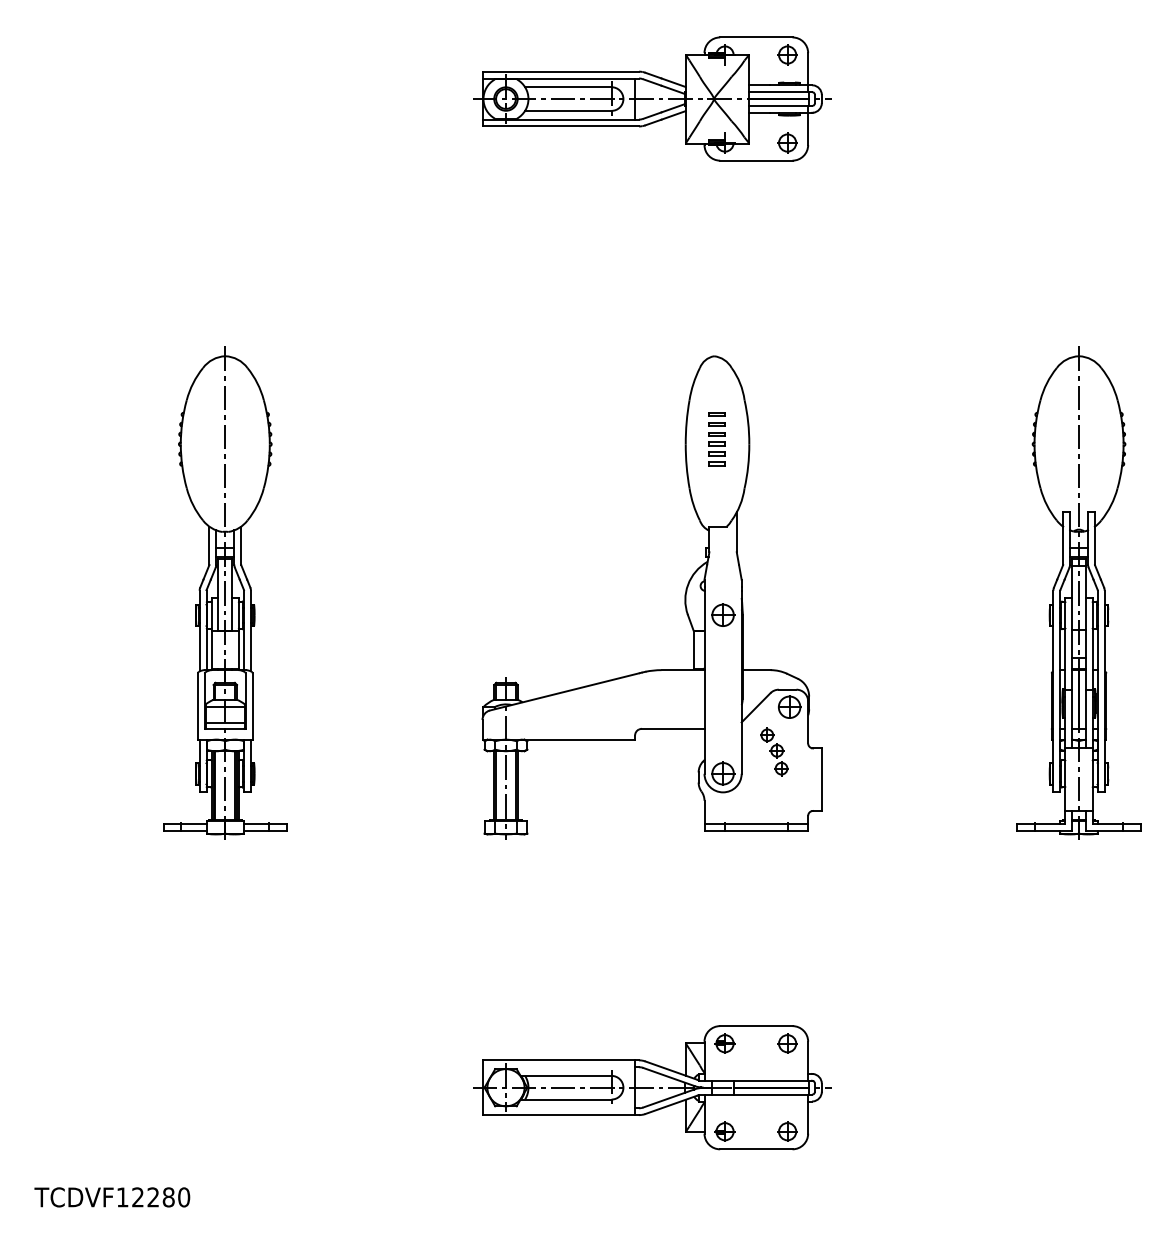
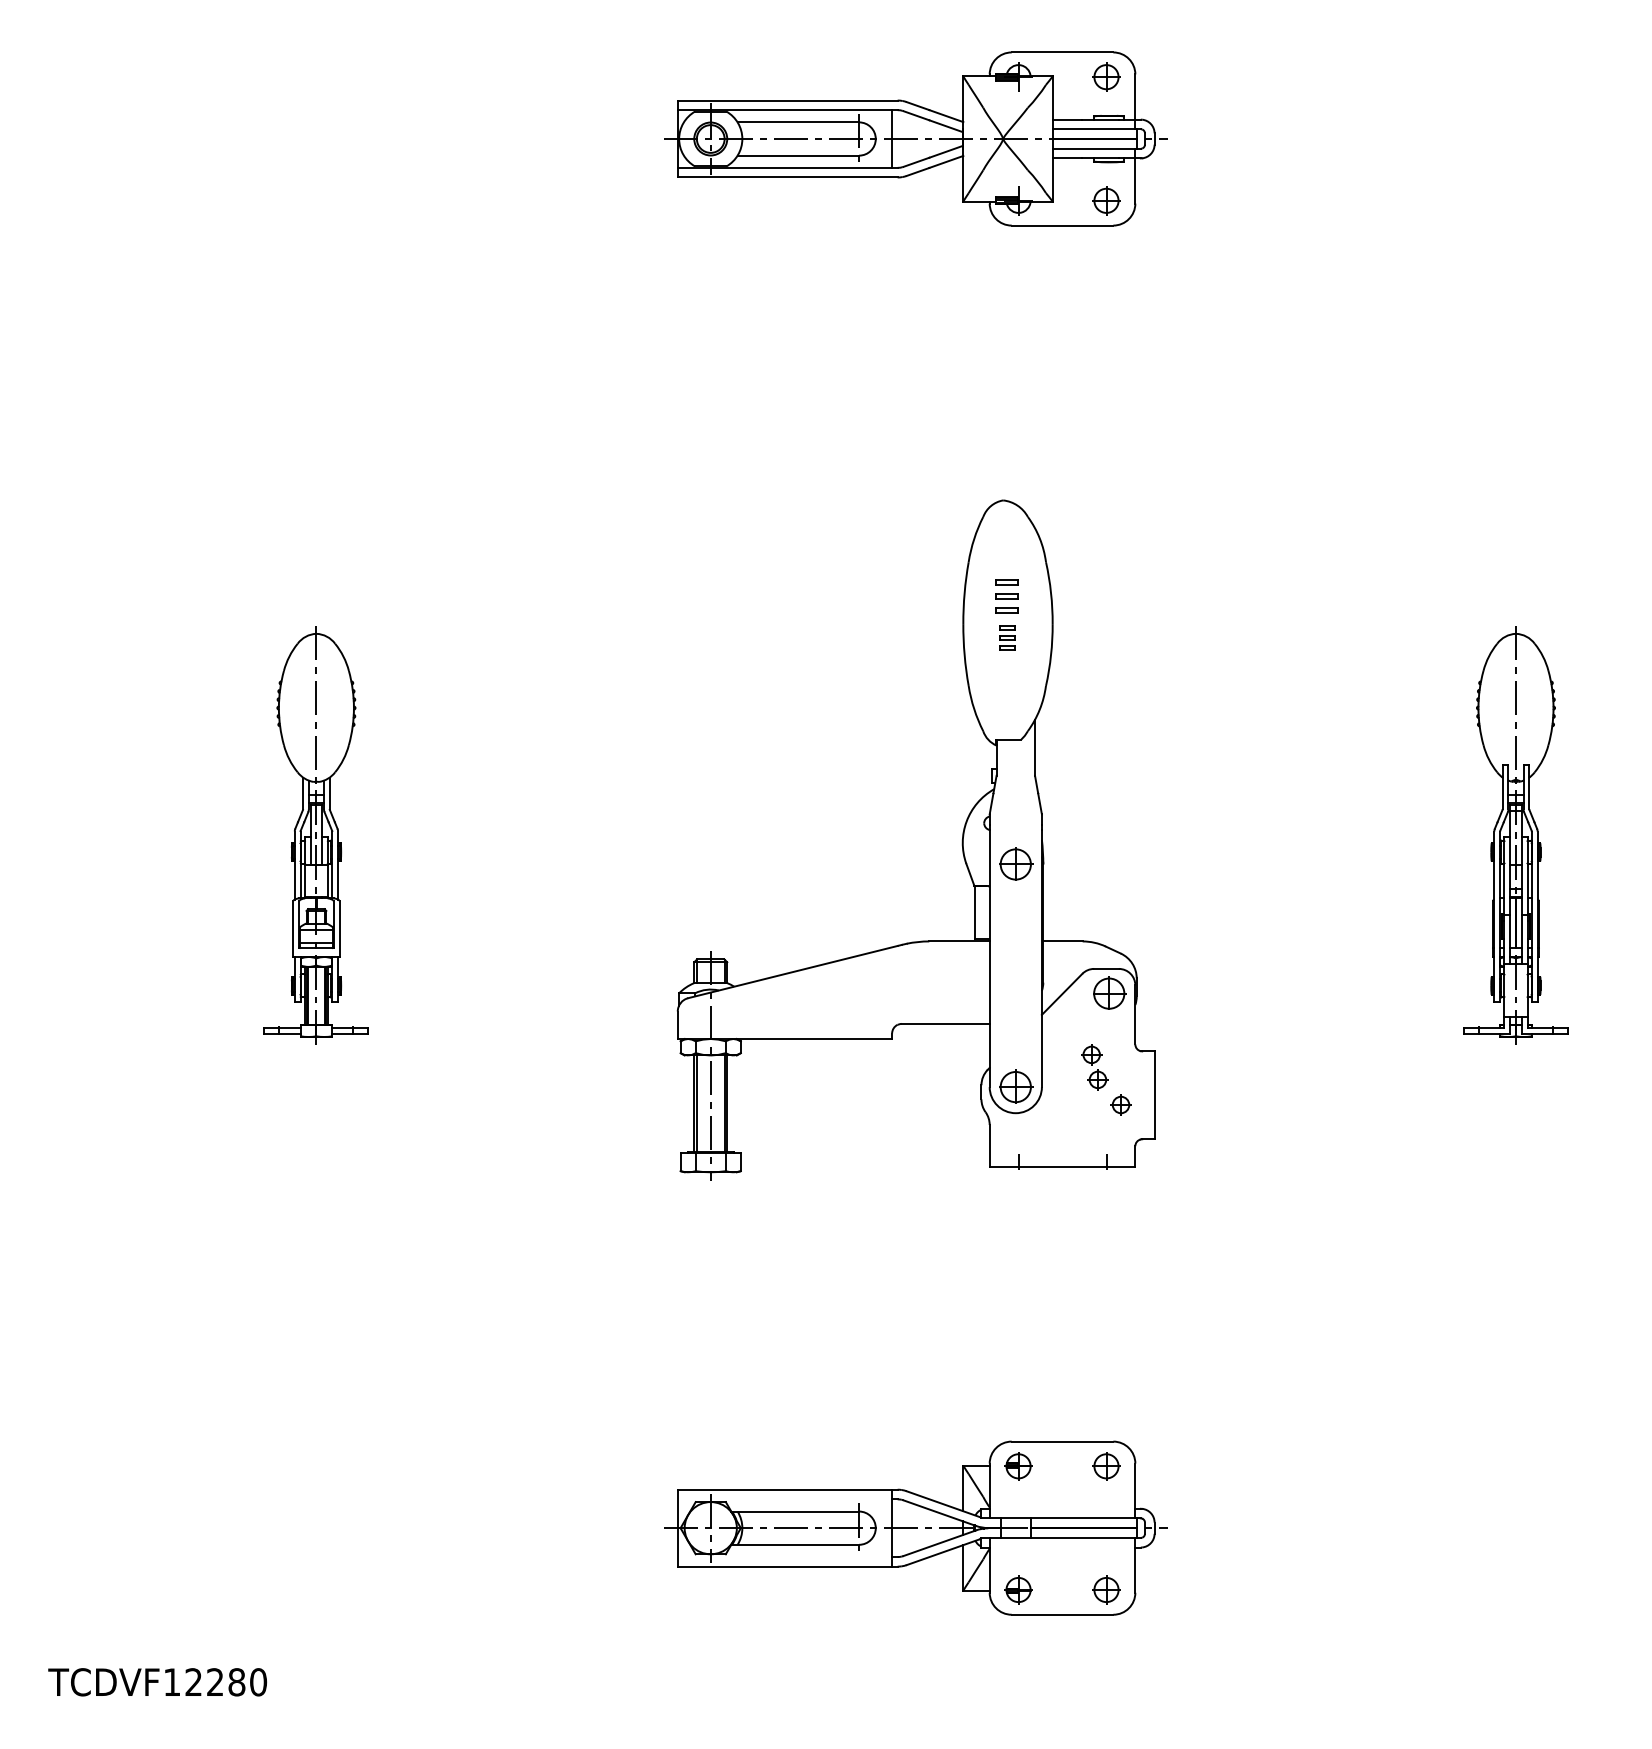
part: (716, 453) -> (1006, 637), size x0.7
part: (225, 593) -> (316, 833), size x0.6
part: (1078, 593) -> (1515, 833), size x0.6
part: (766, 734) -> (1120, 1104), moved
line: (756, 823) -> (1062, 1157), removed

